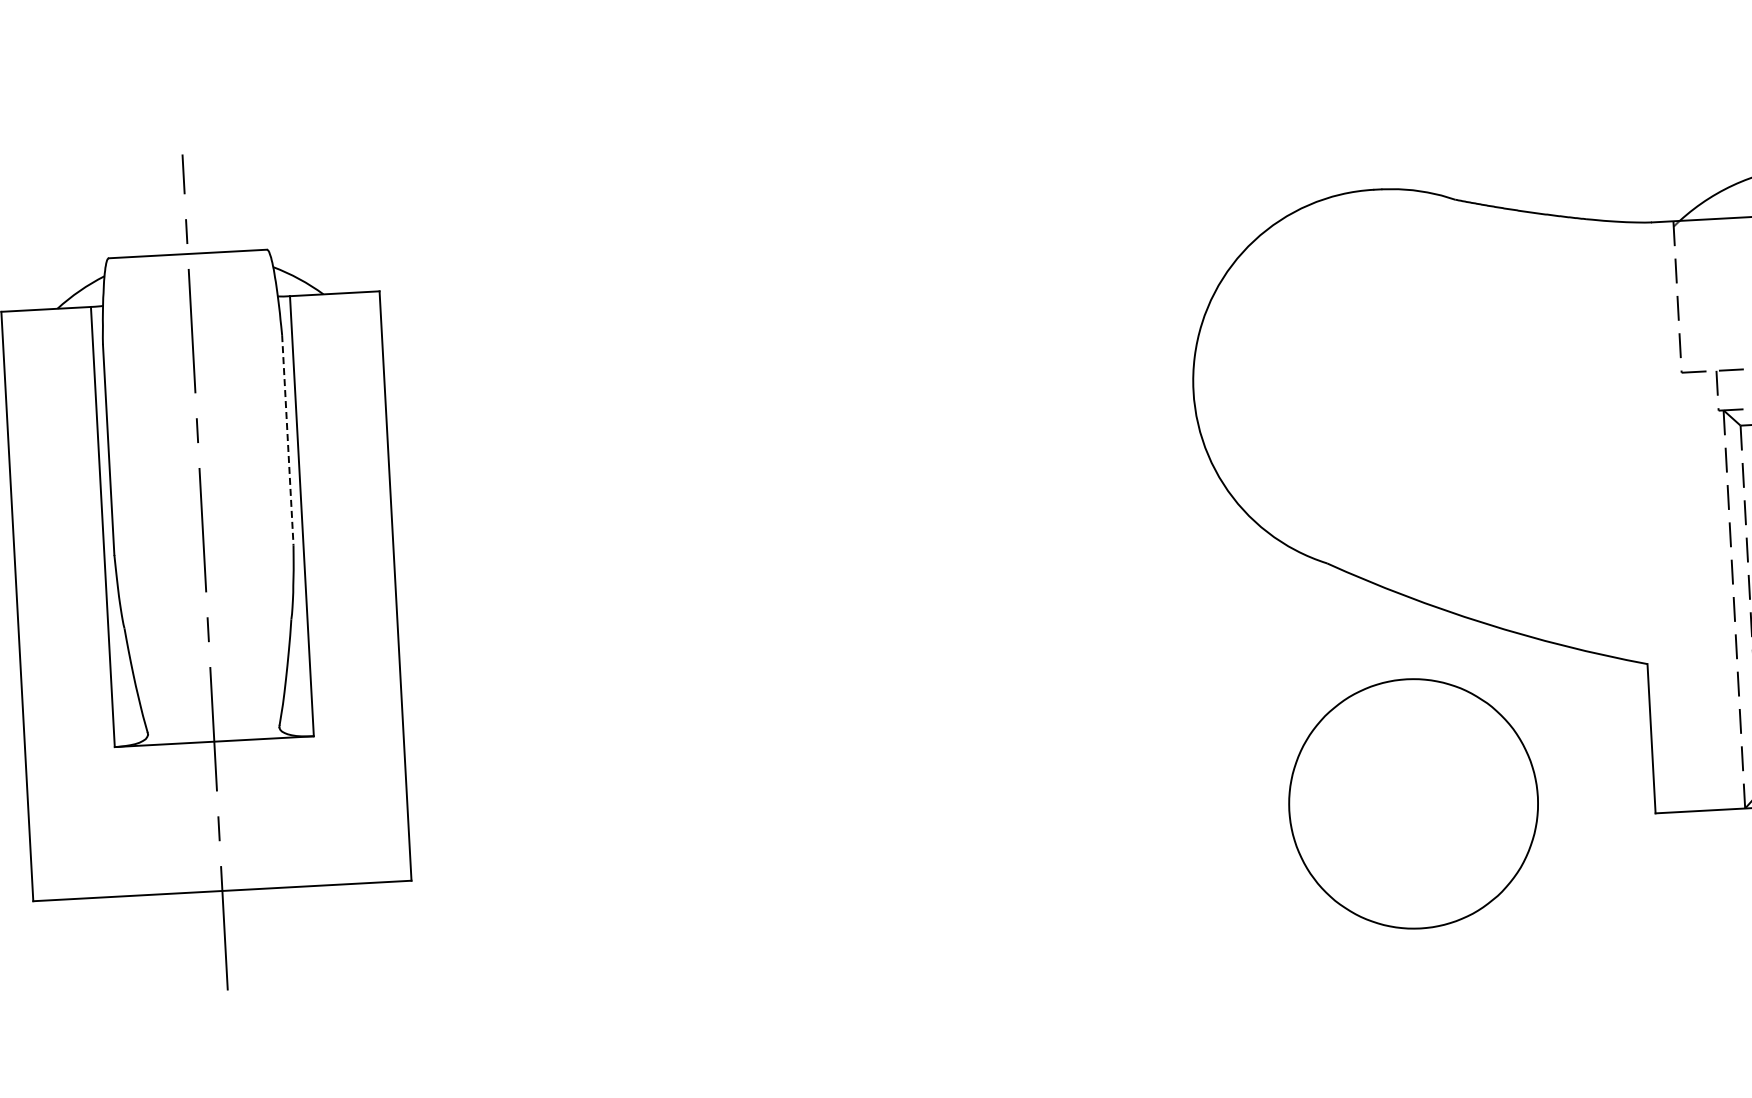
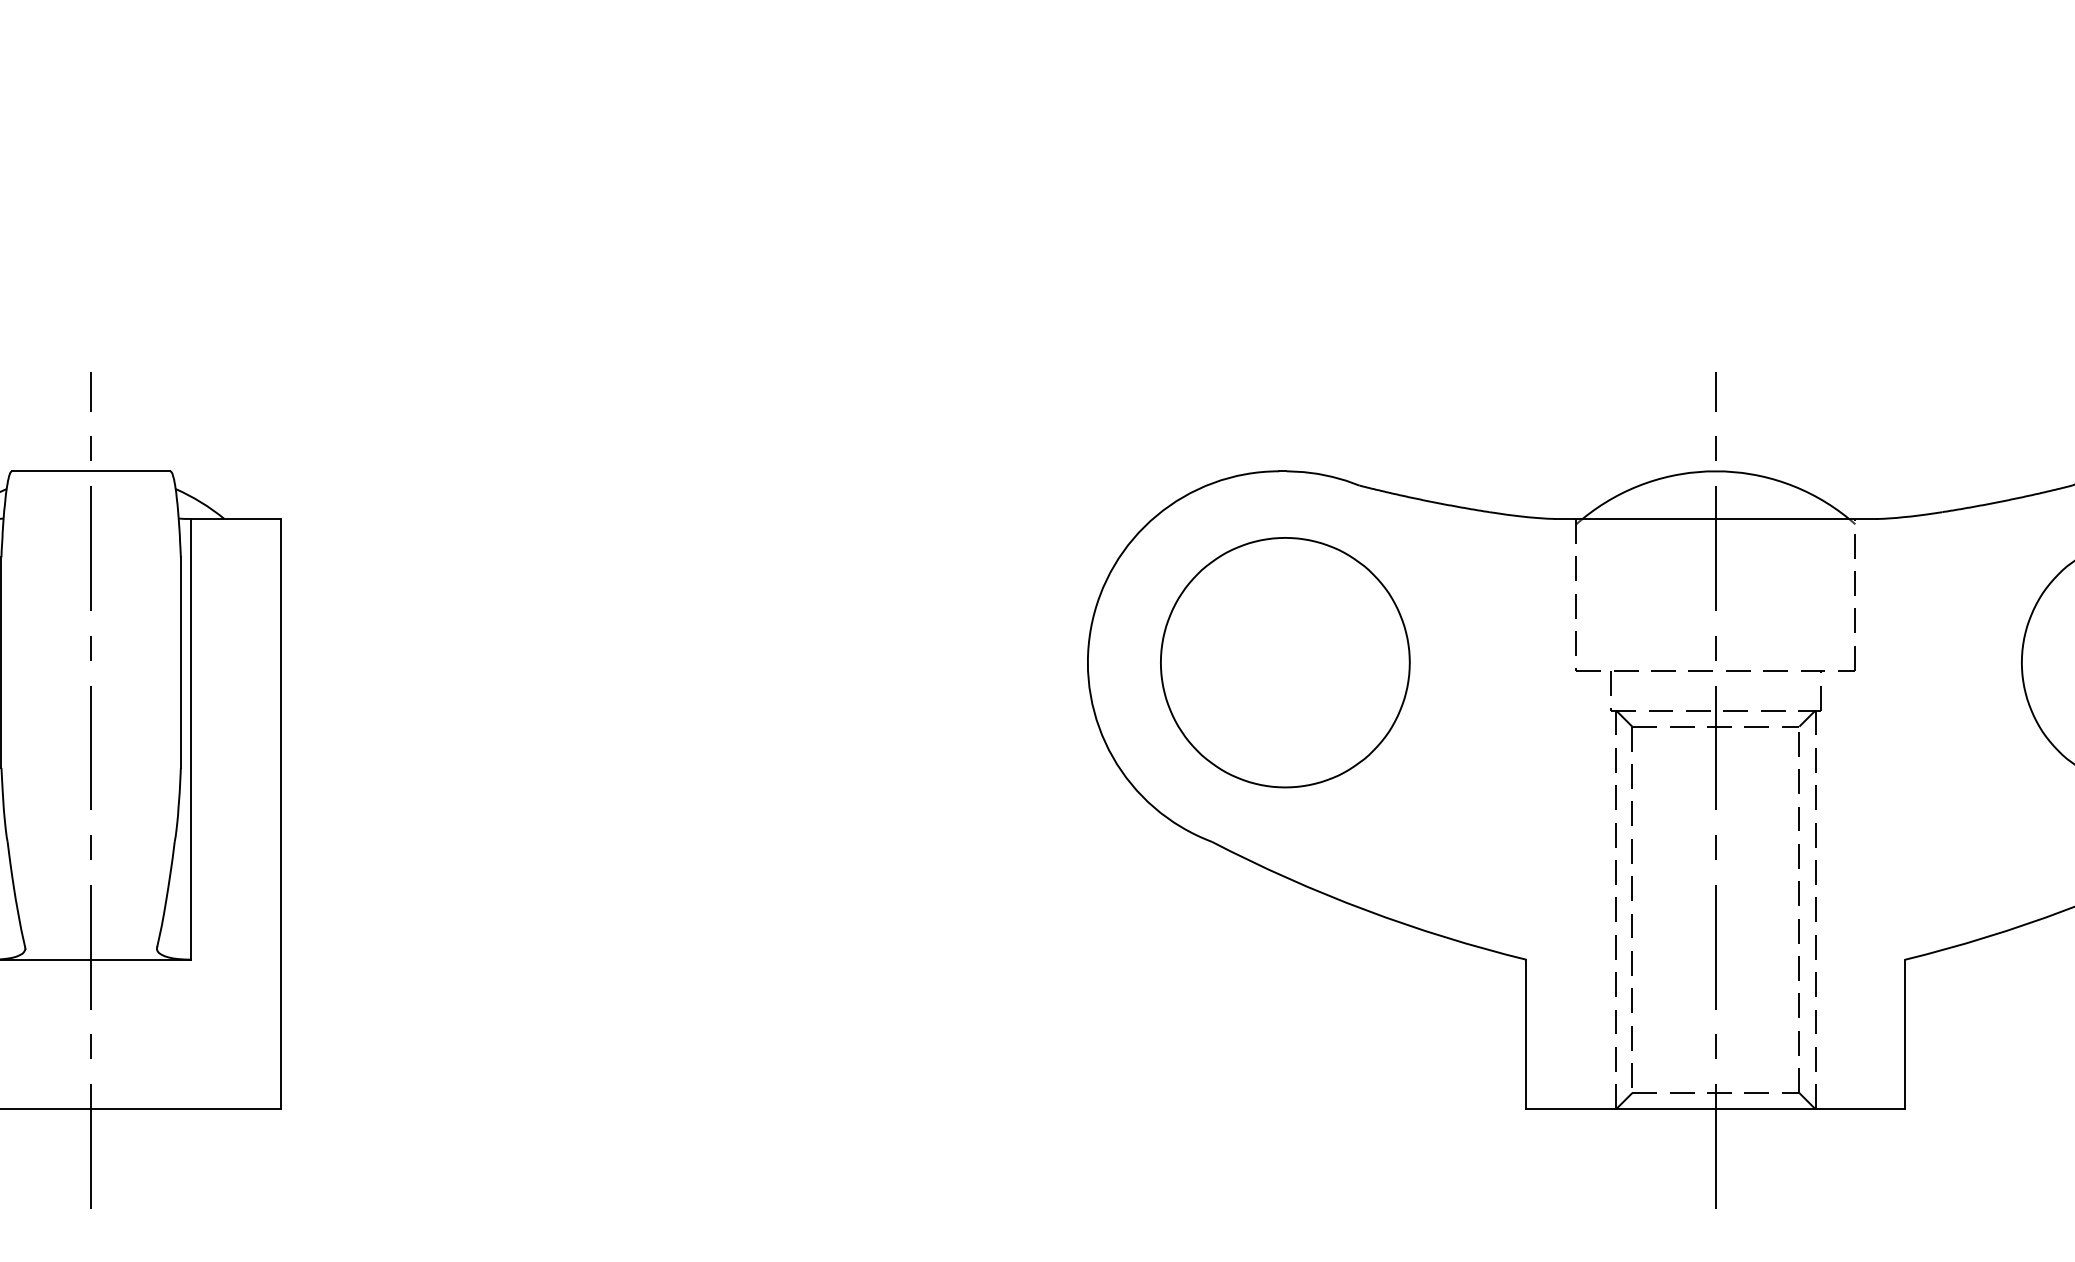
line: (287, 441) -> (180, 663), dashed -> solid
part: (1413, 803) -> (1285, 662), moved

